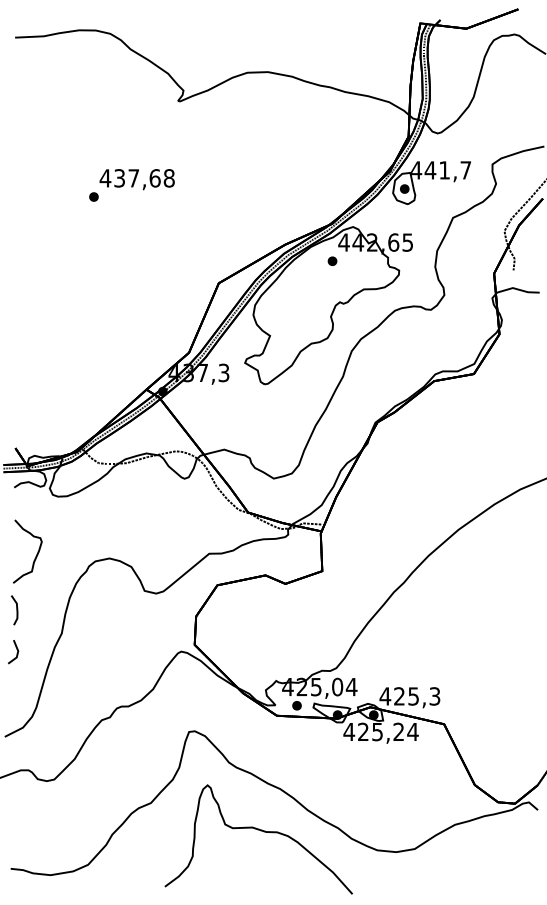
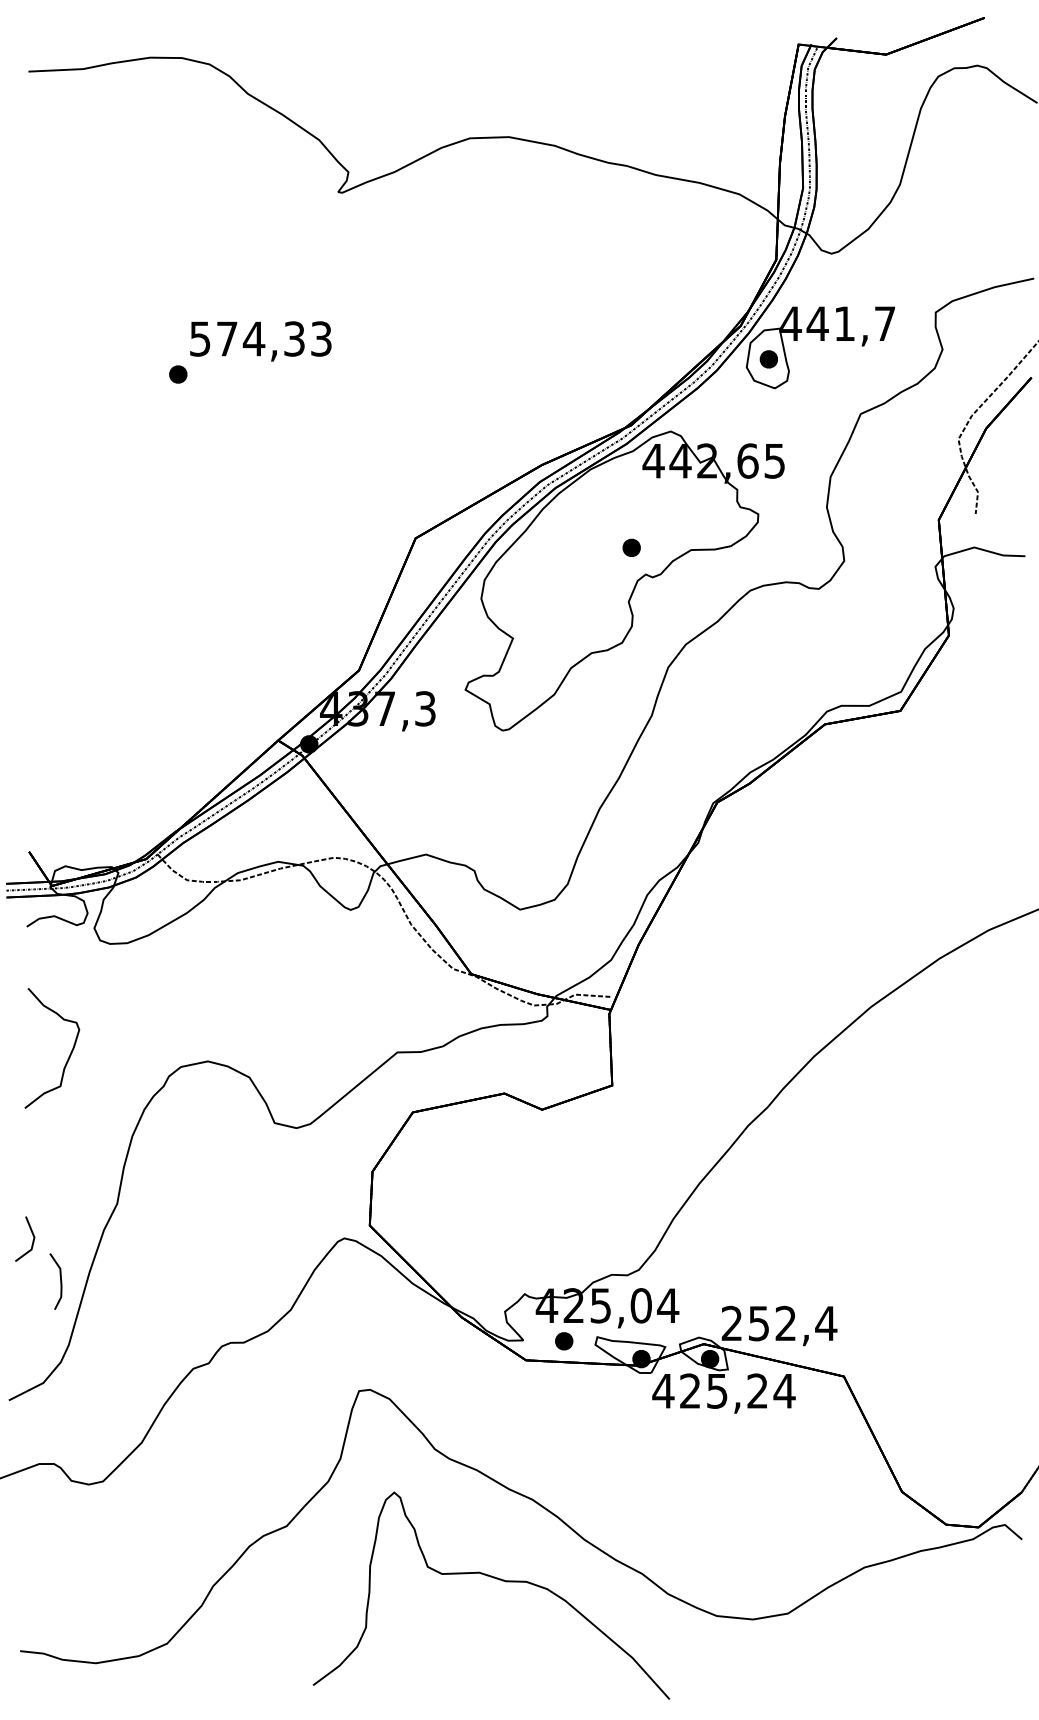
text: (136, 178) -> (259, 339), 437,68 -> 574,33
part: (332, 260) -> (631, 546), moved
line: (16, 610) -> (59, 1281), moved
text: (409, 696) -> (777, 1323), 425,3 -> 252,4

